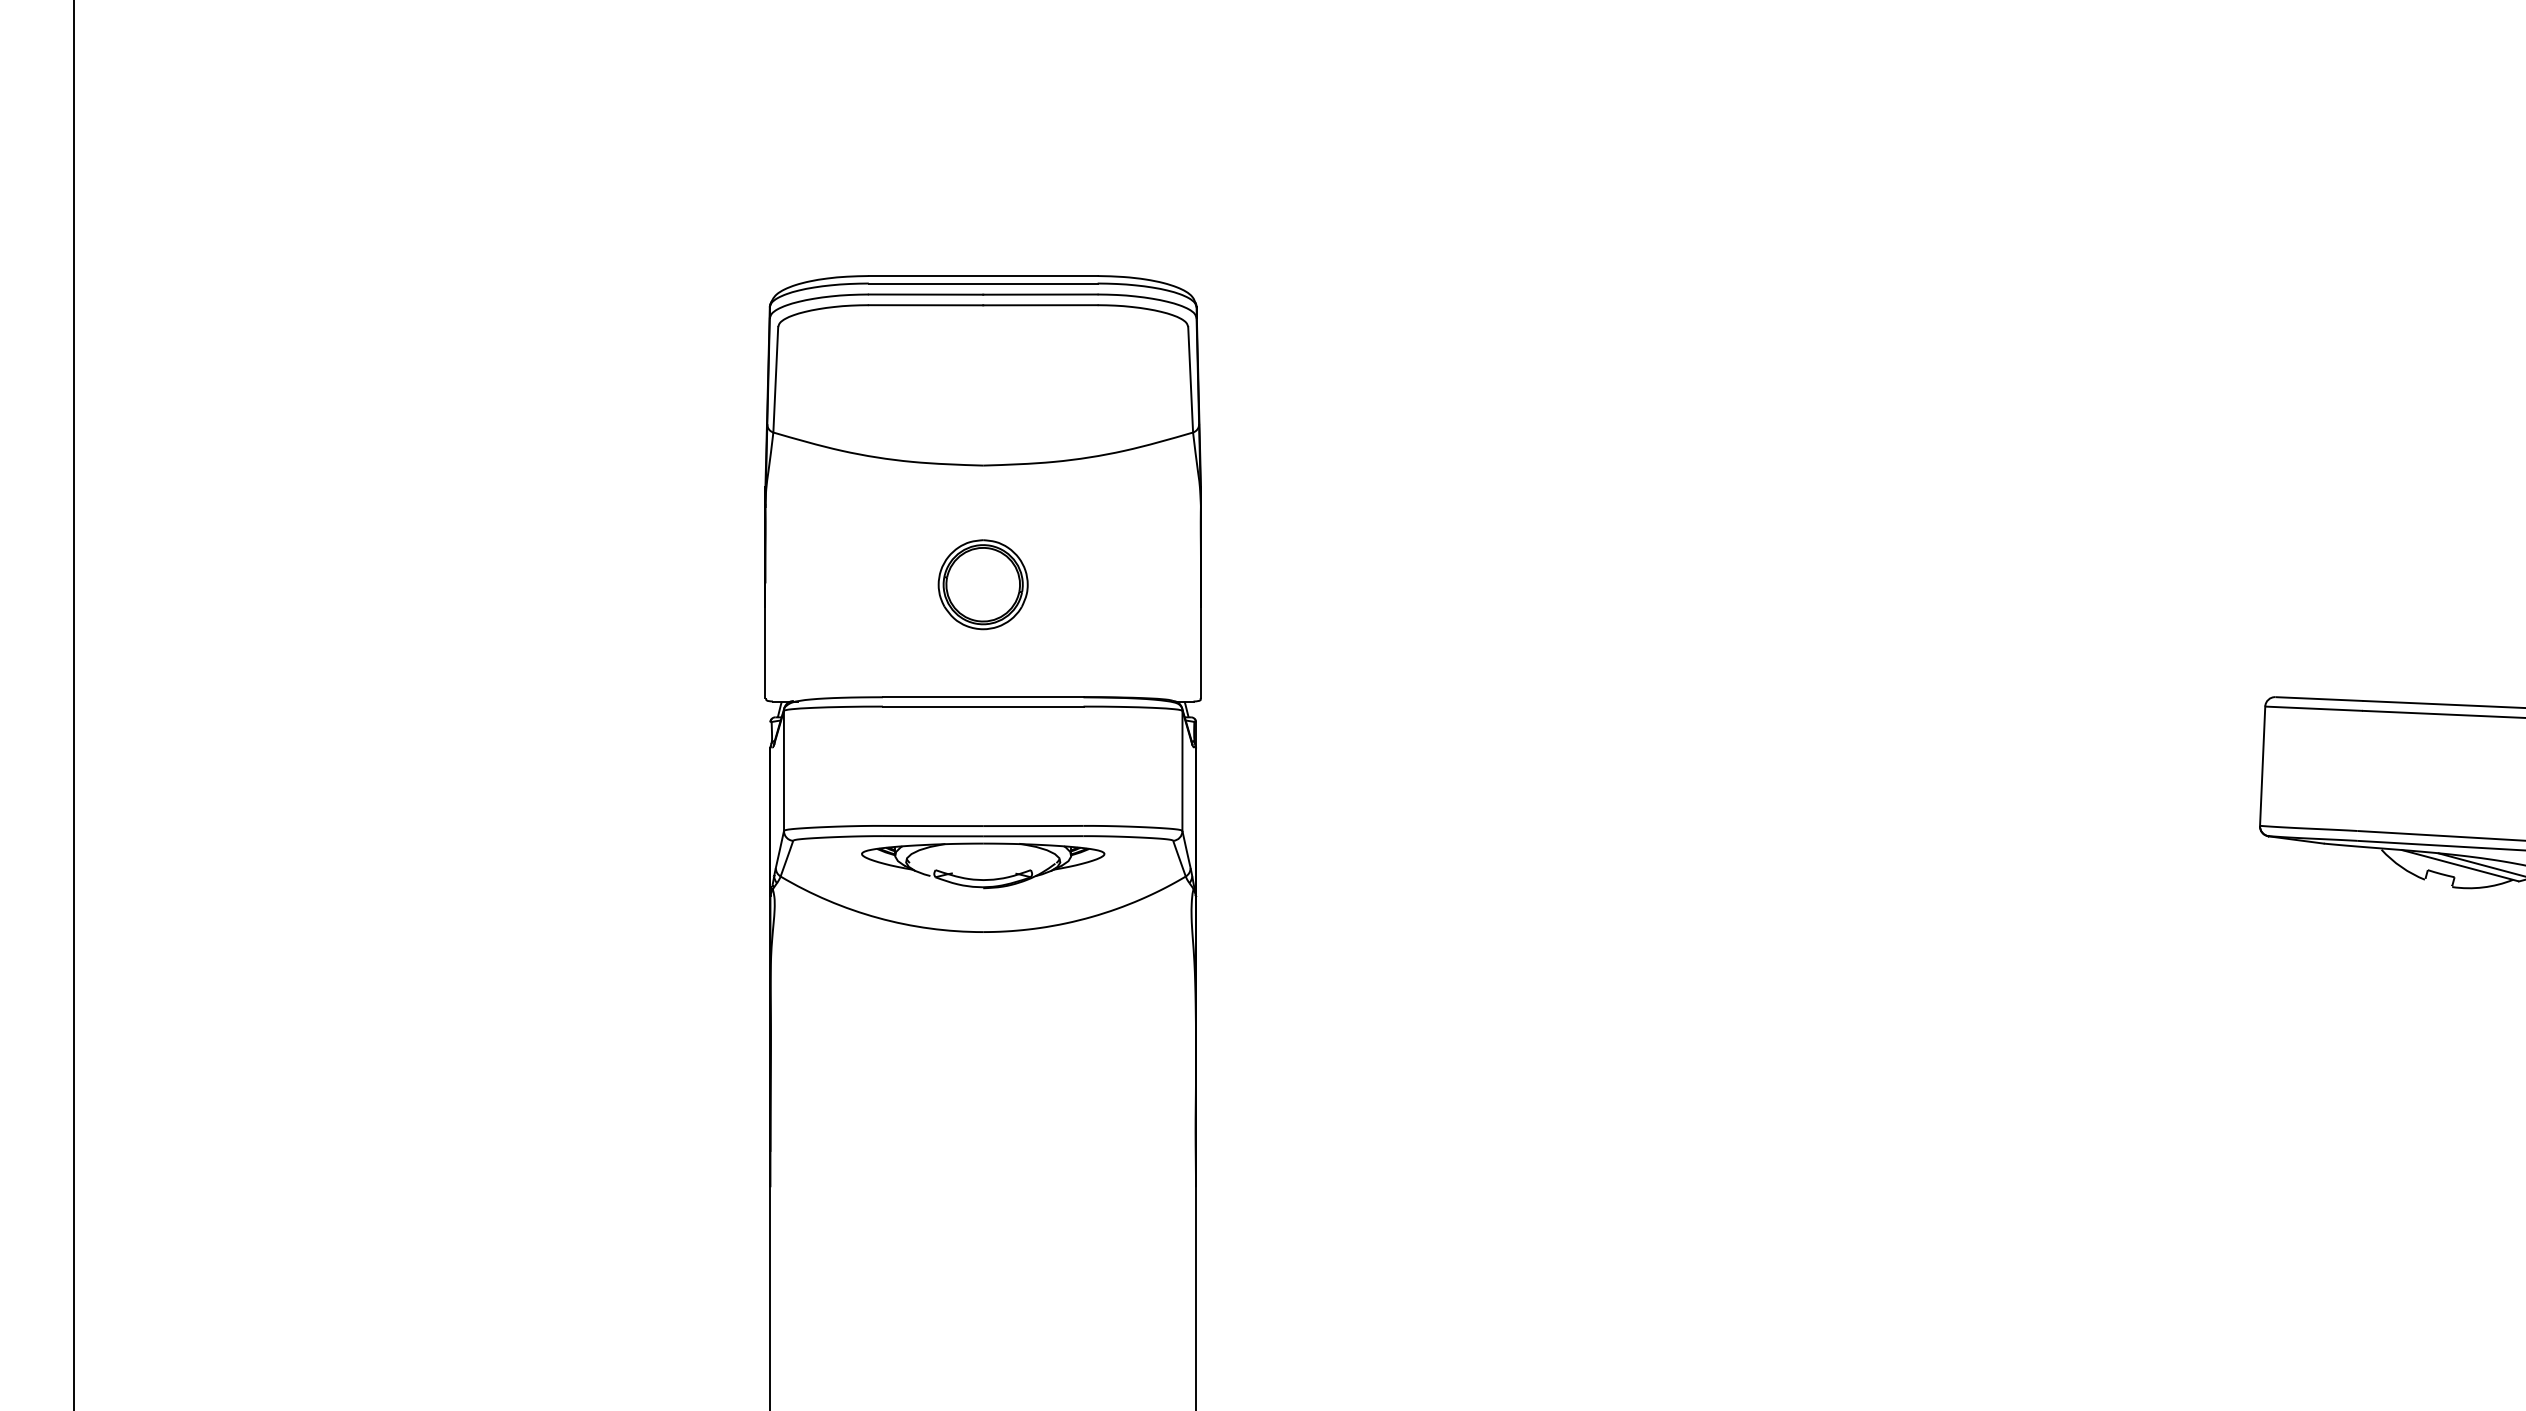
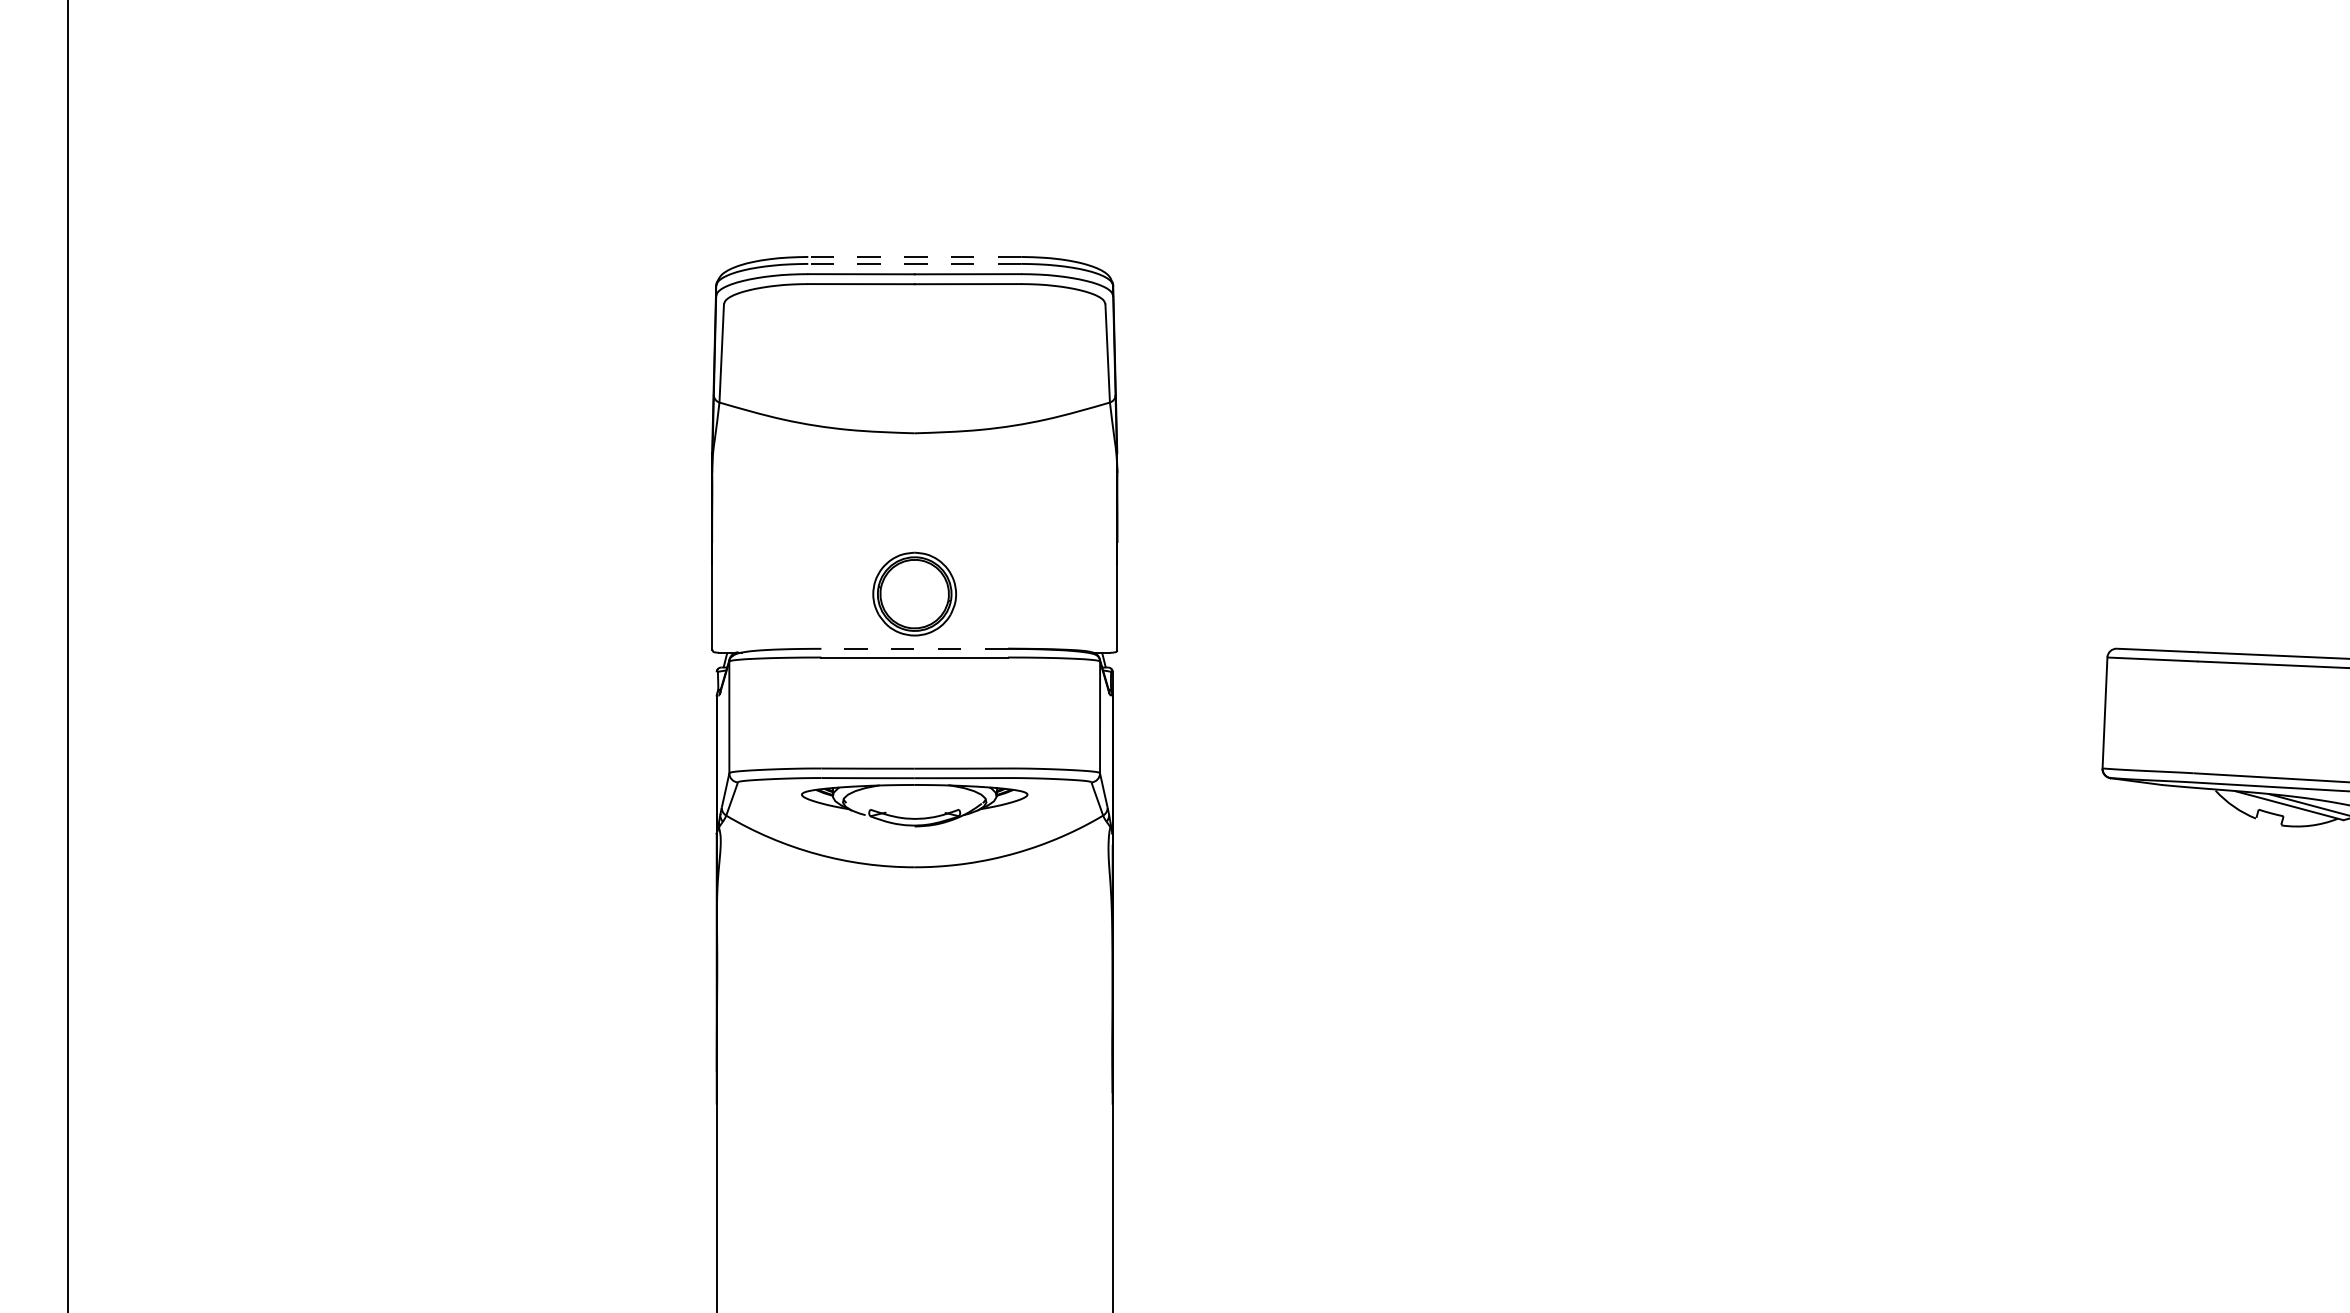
line: (982, 275) -> (914, 256), solid -> dashed
line: (982, 283) -> (914, 263), solid -> dashed
part: (982, 584) -> (914, 593), moved
line: (982, 696) -> (914, 648), solid -> dashed

